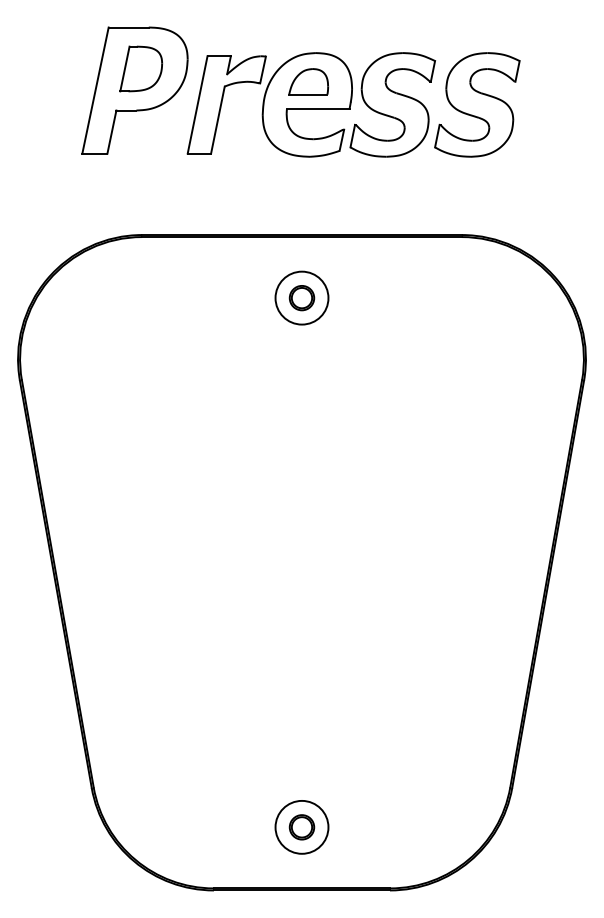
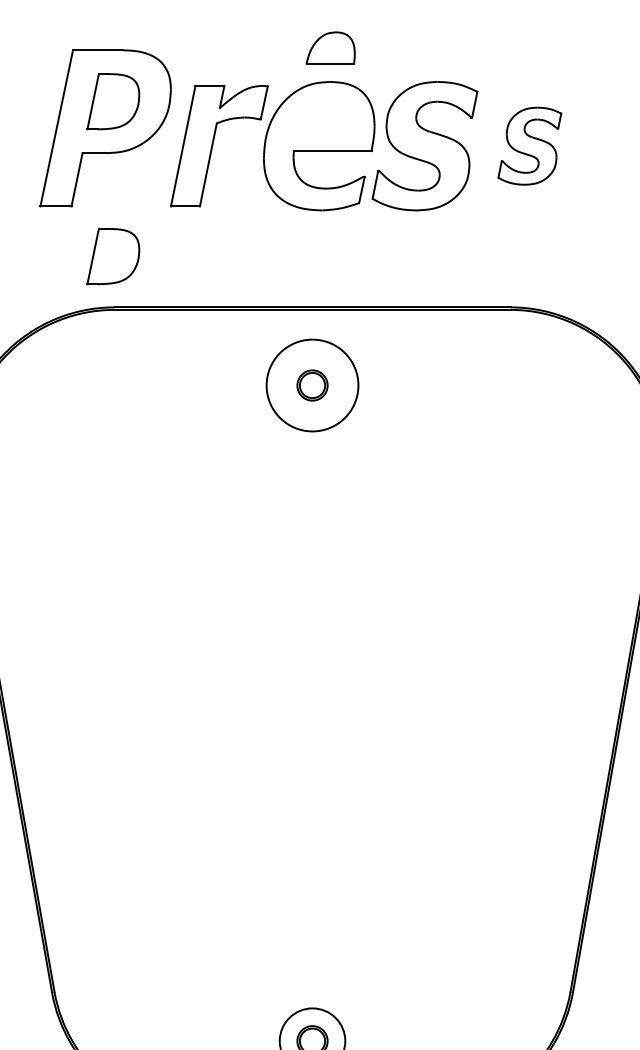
part: (308, 81) -> (330, 47), moved
part: (477, 104) -> (529, 145), size x0.6
part: (141, 193) -> (113, 255), added
circle: (301, 297) -> (311, 384), size x1.4

